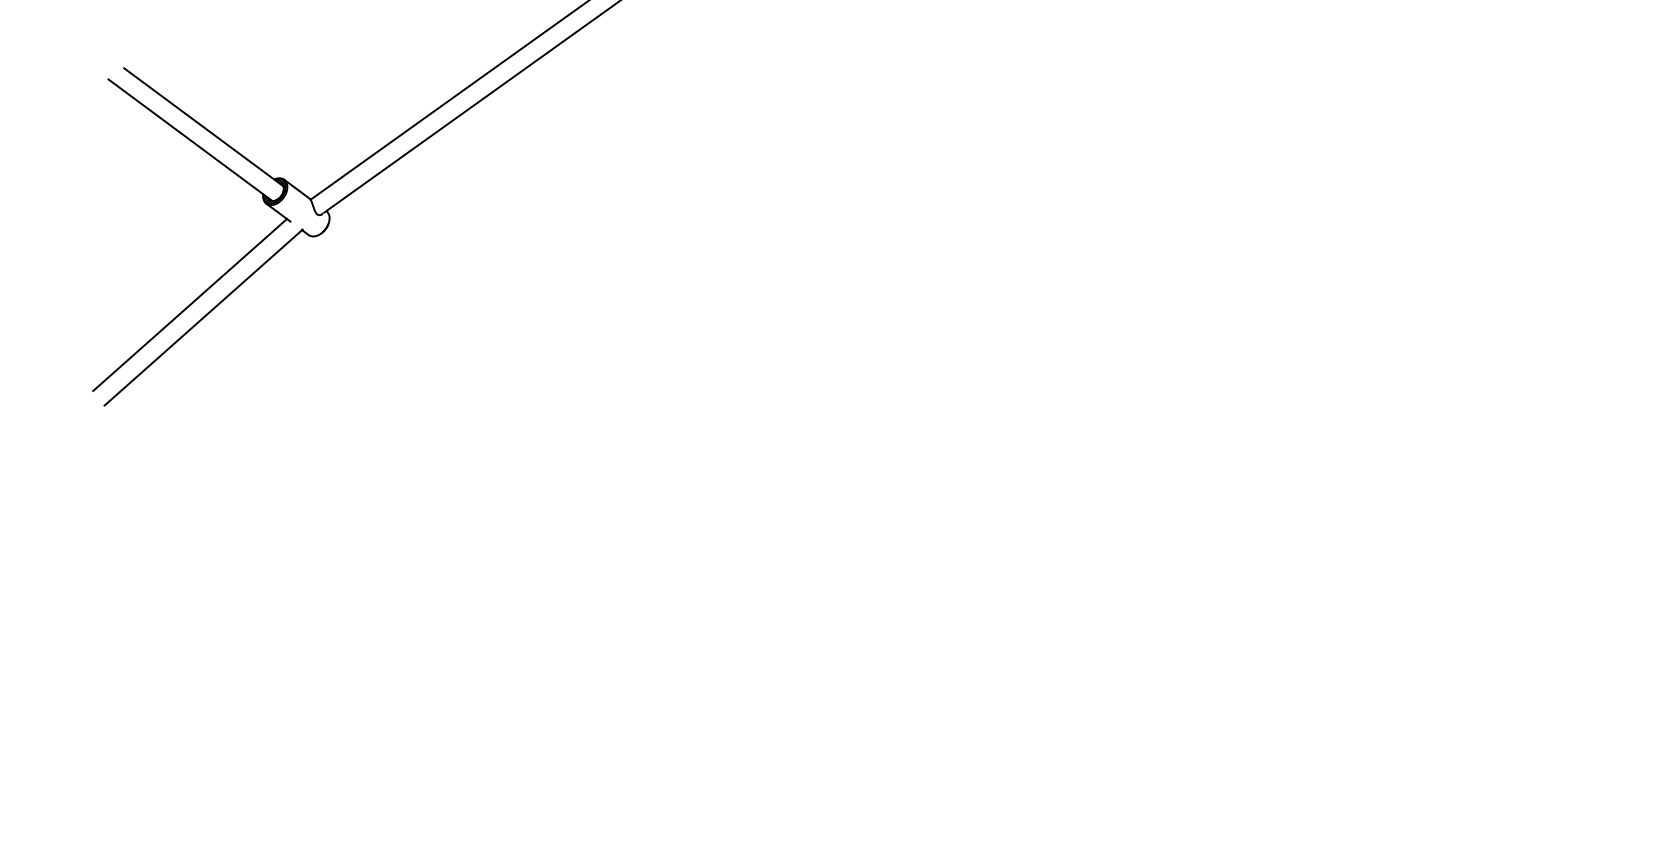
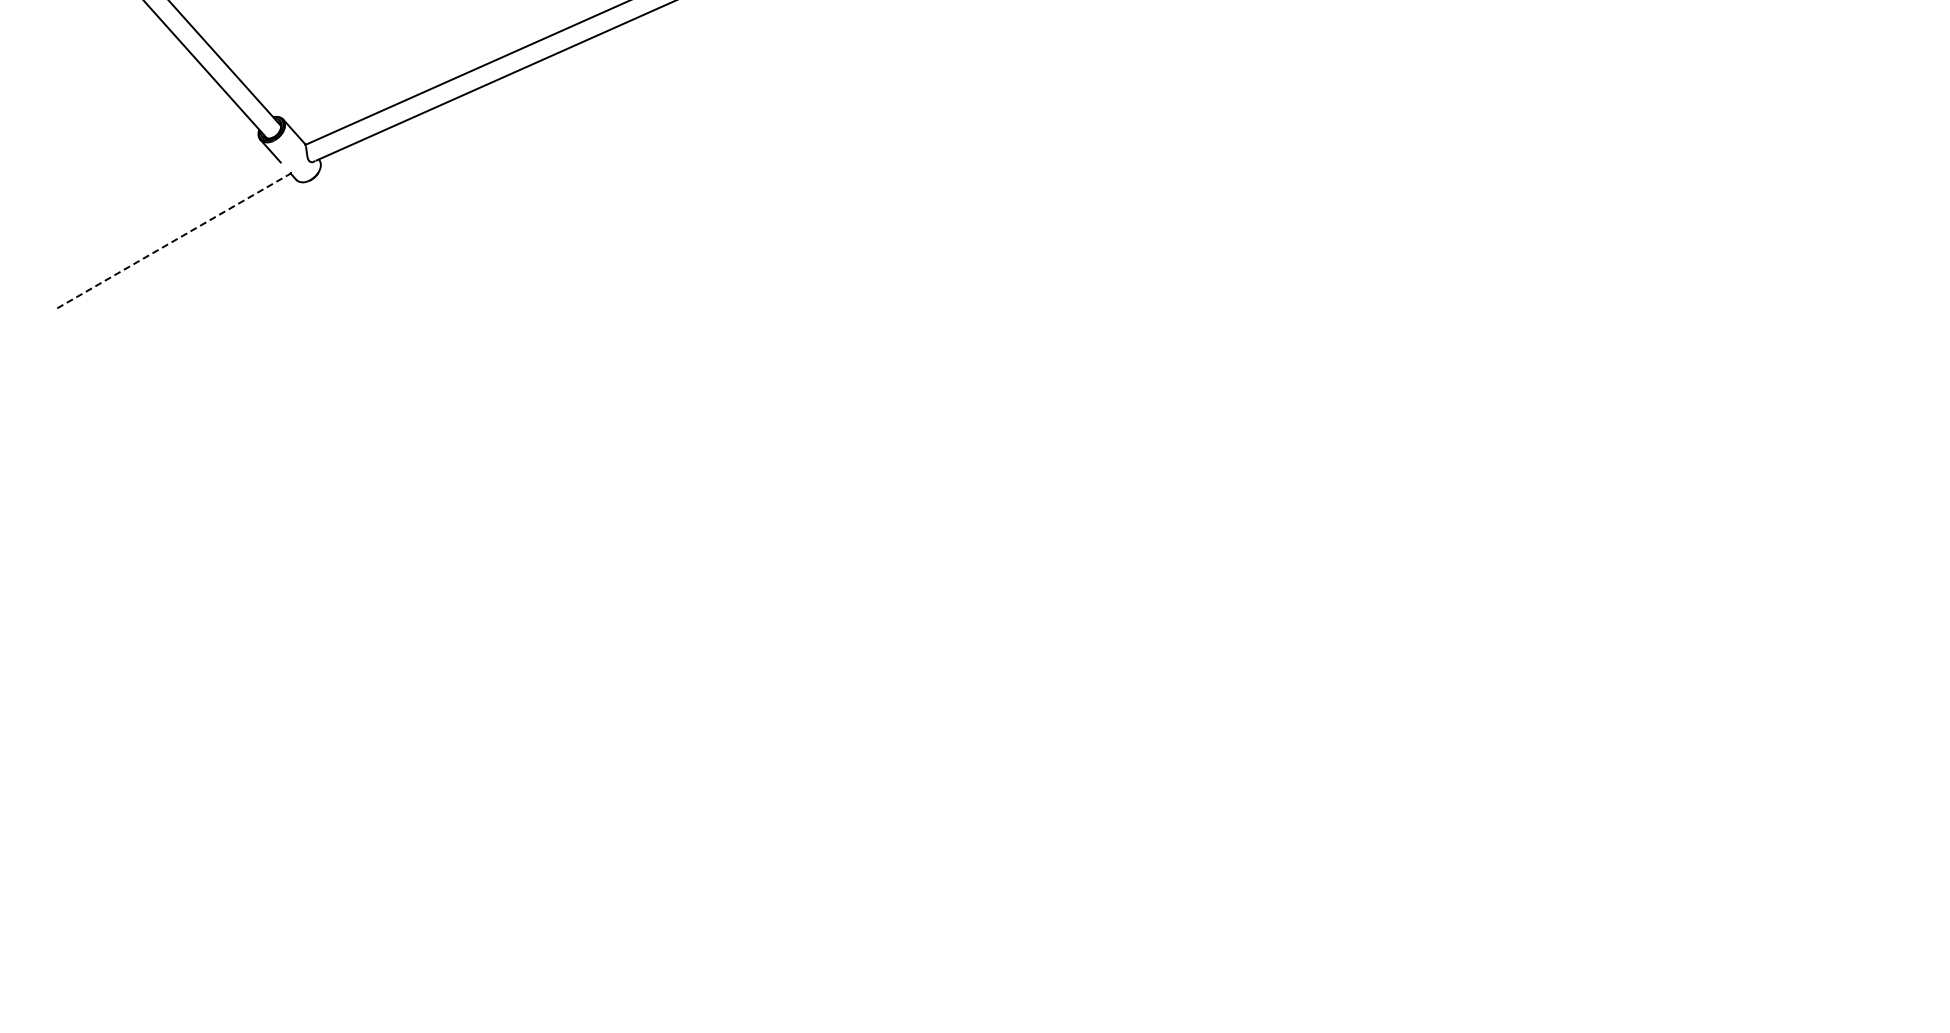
line: (189, 305) -> (162, 225), removed
line: (203, 317) -> (174, 240), solid -> dashed

